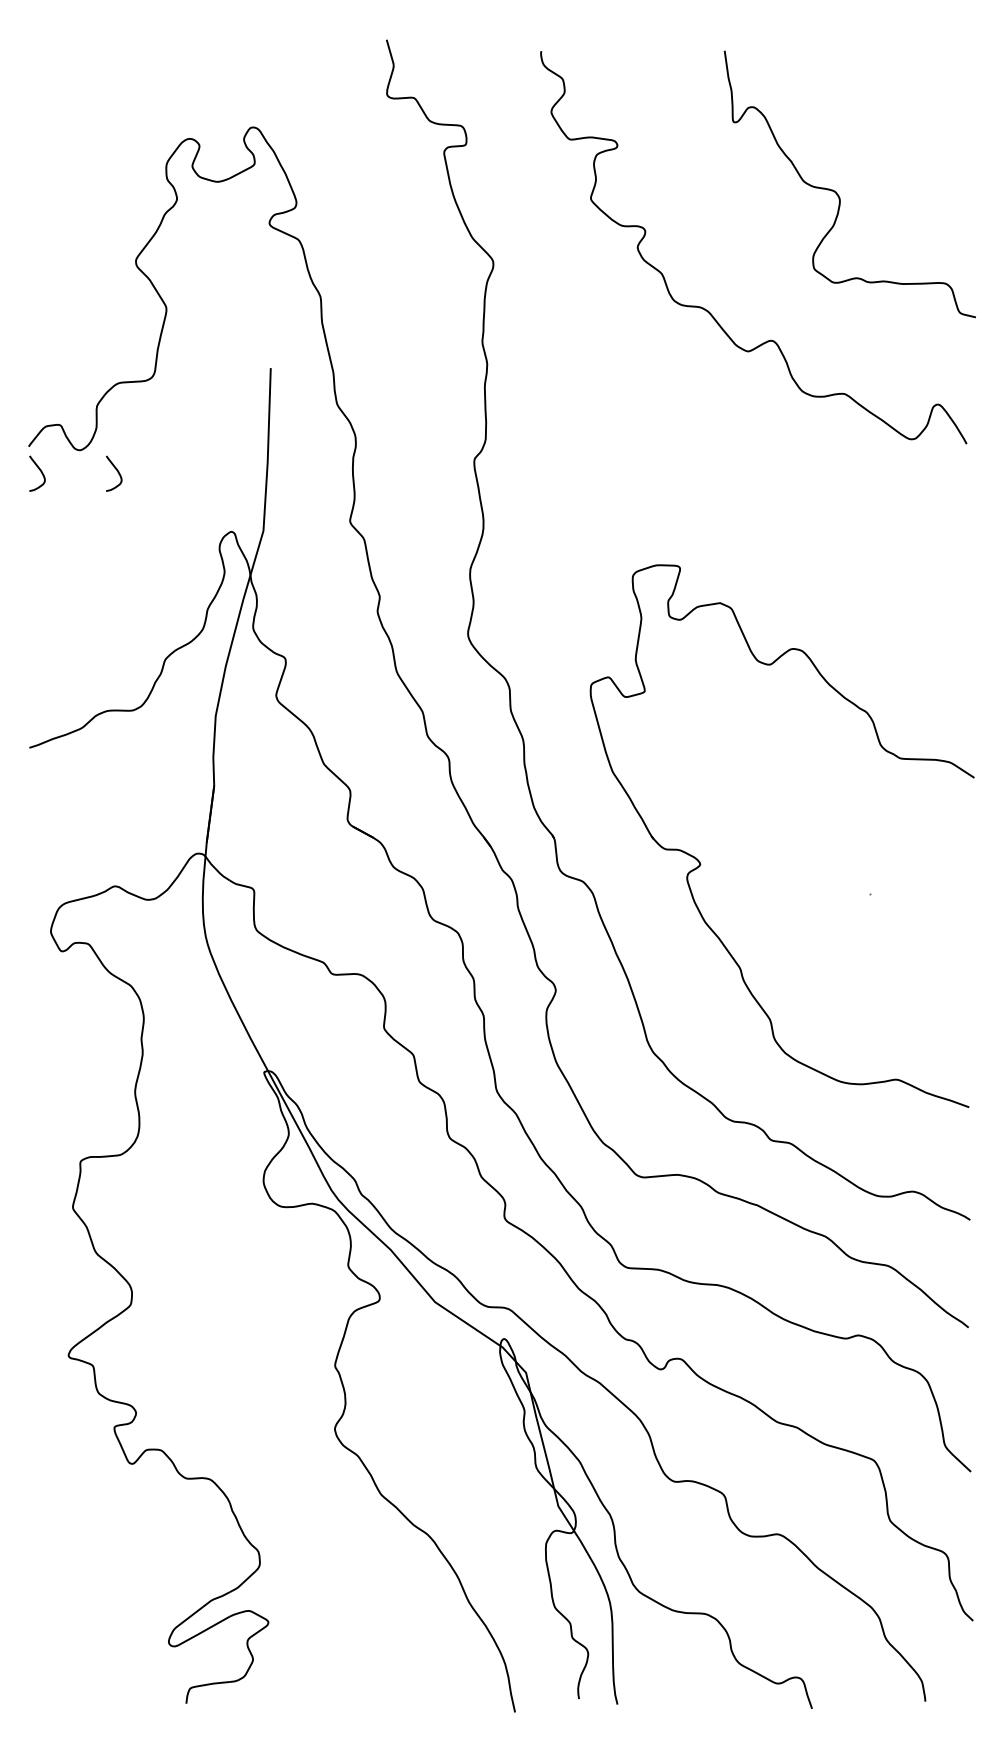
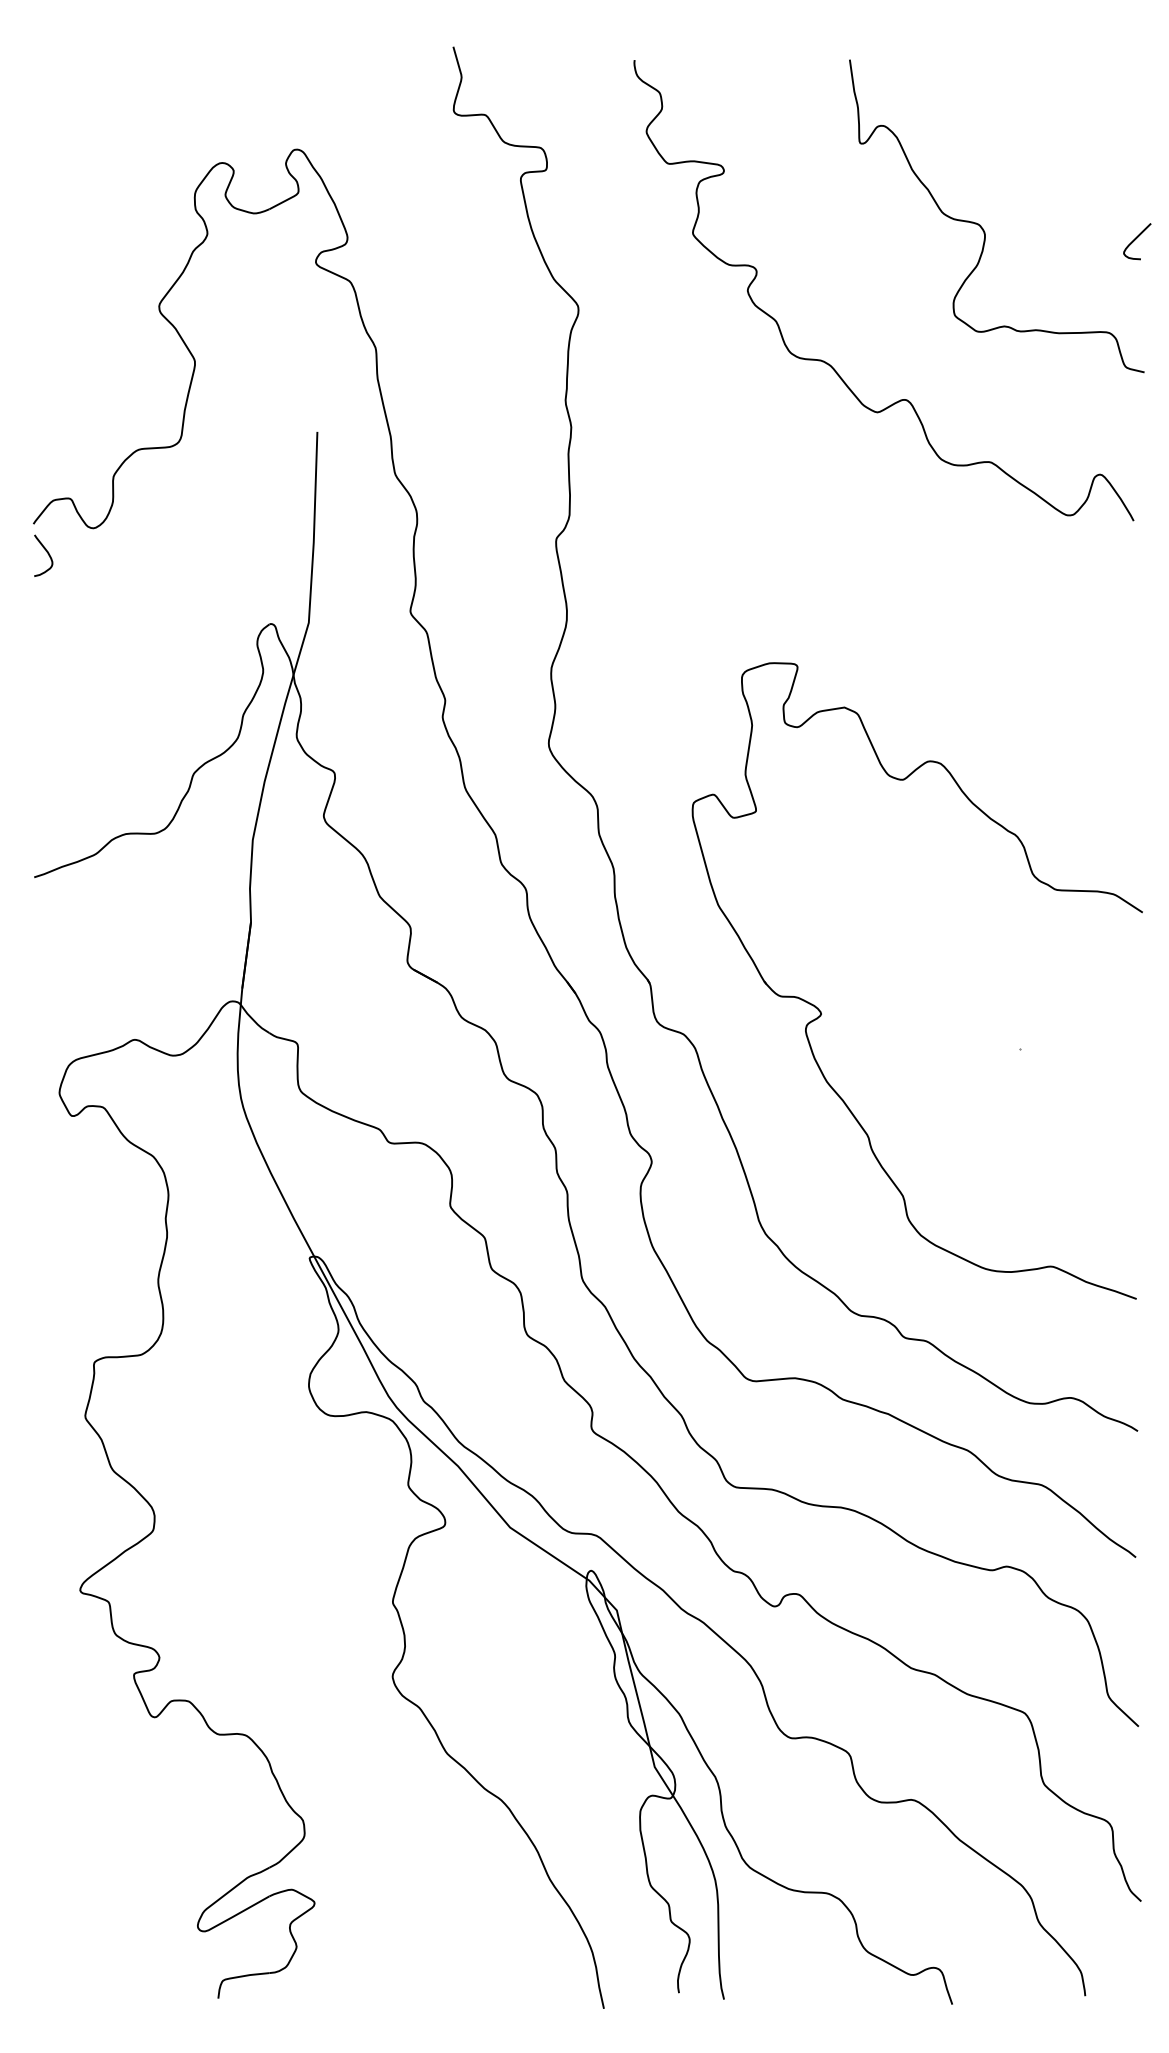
curve: (969, 204) -> (1136, 239), added
curve: (116, 470) -> (136, 552), removed

